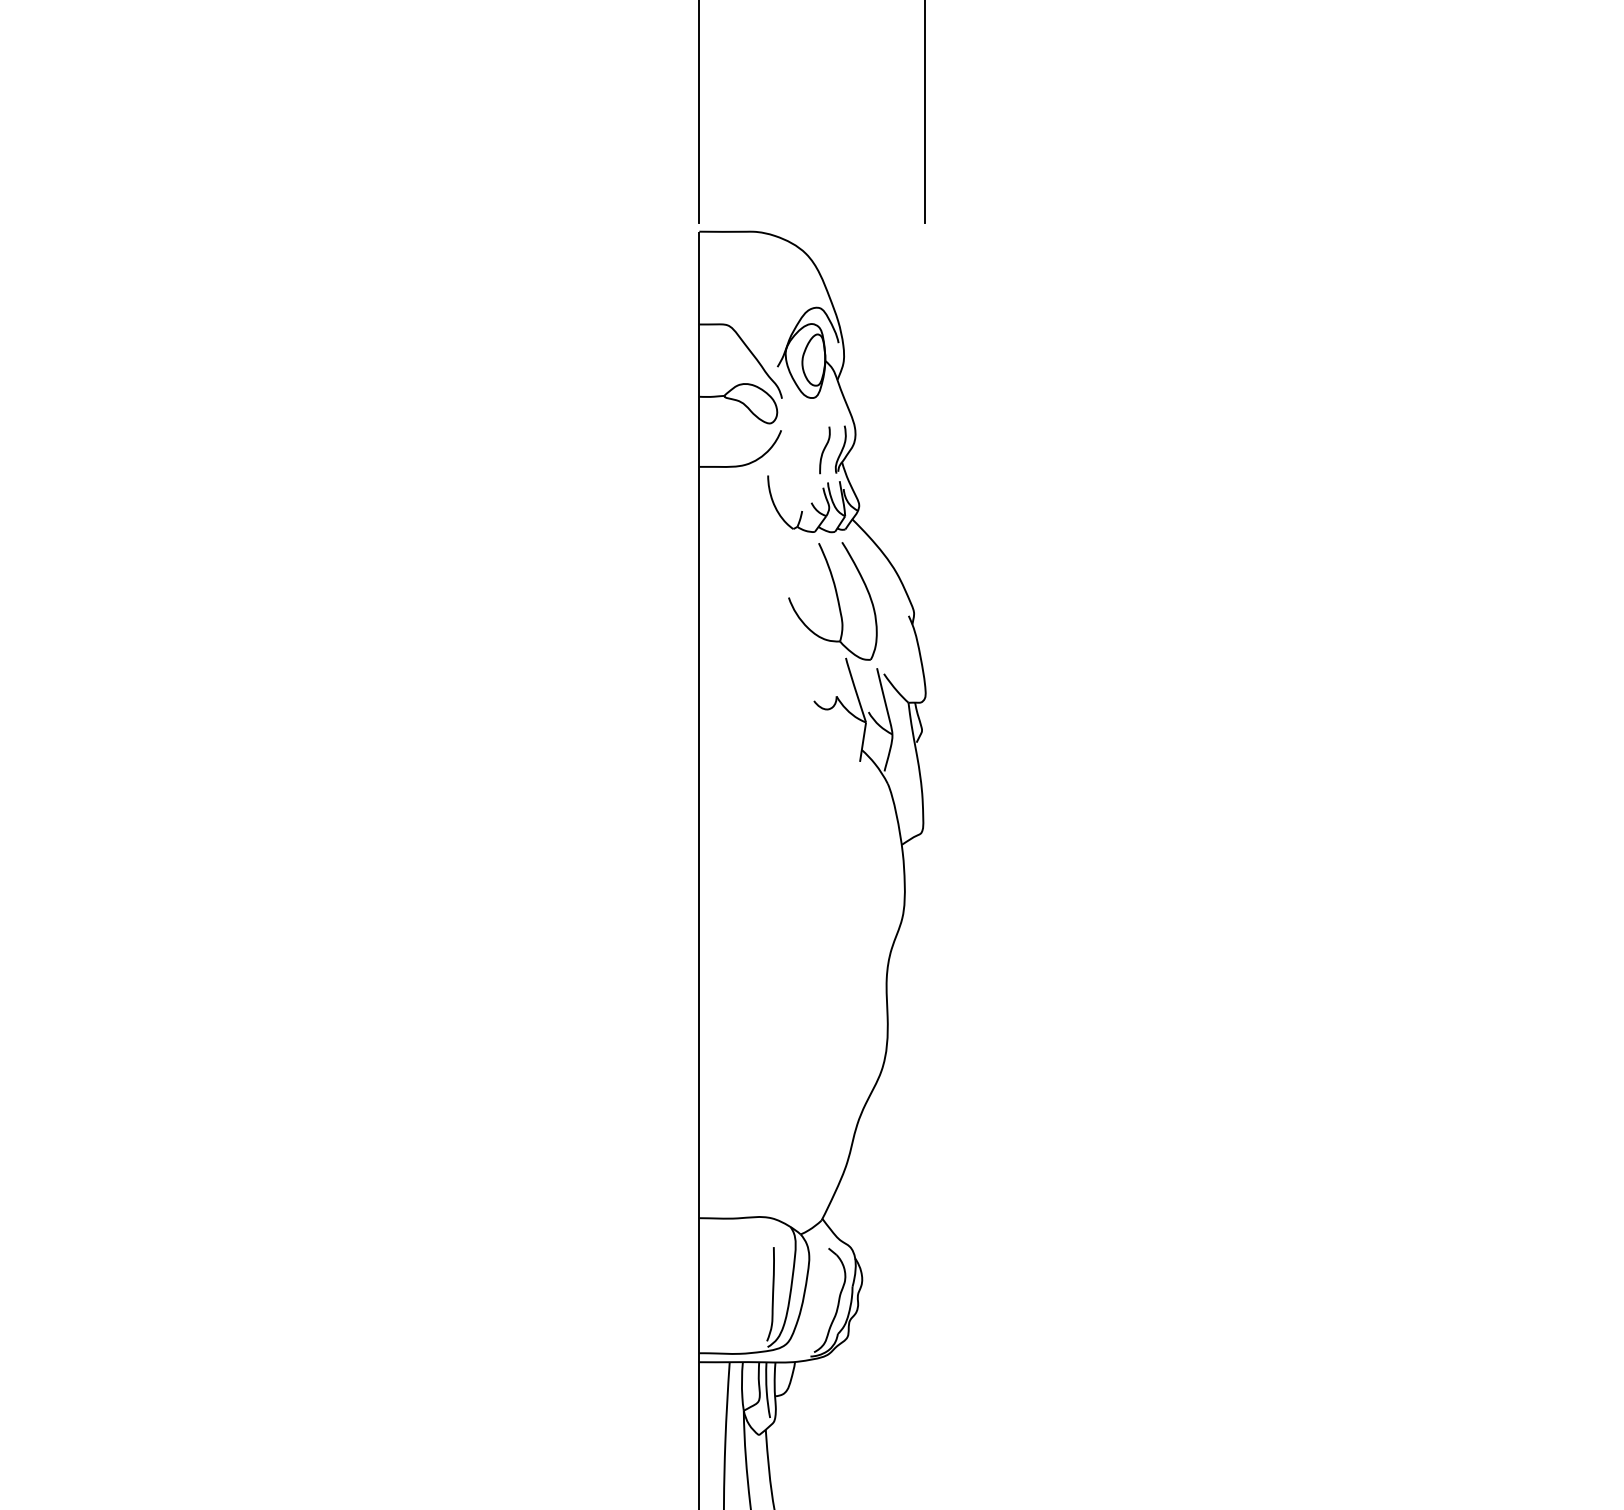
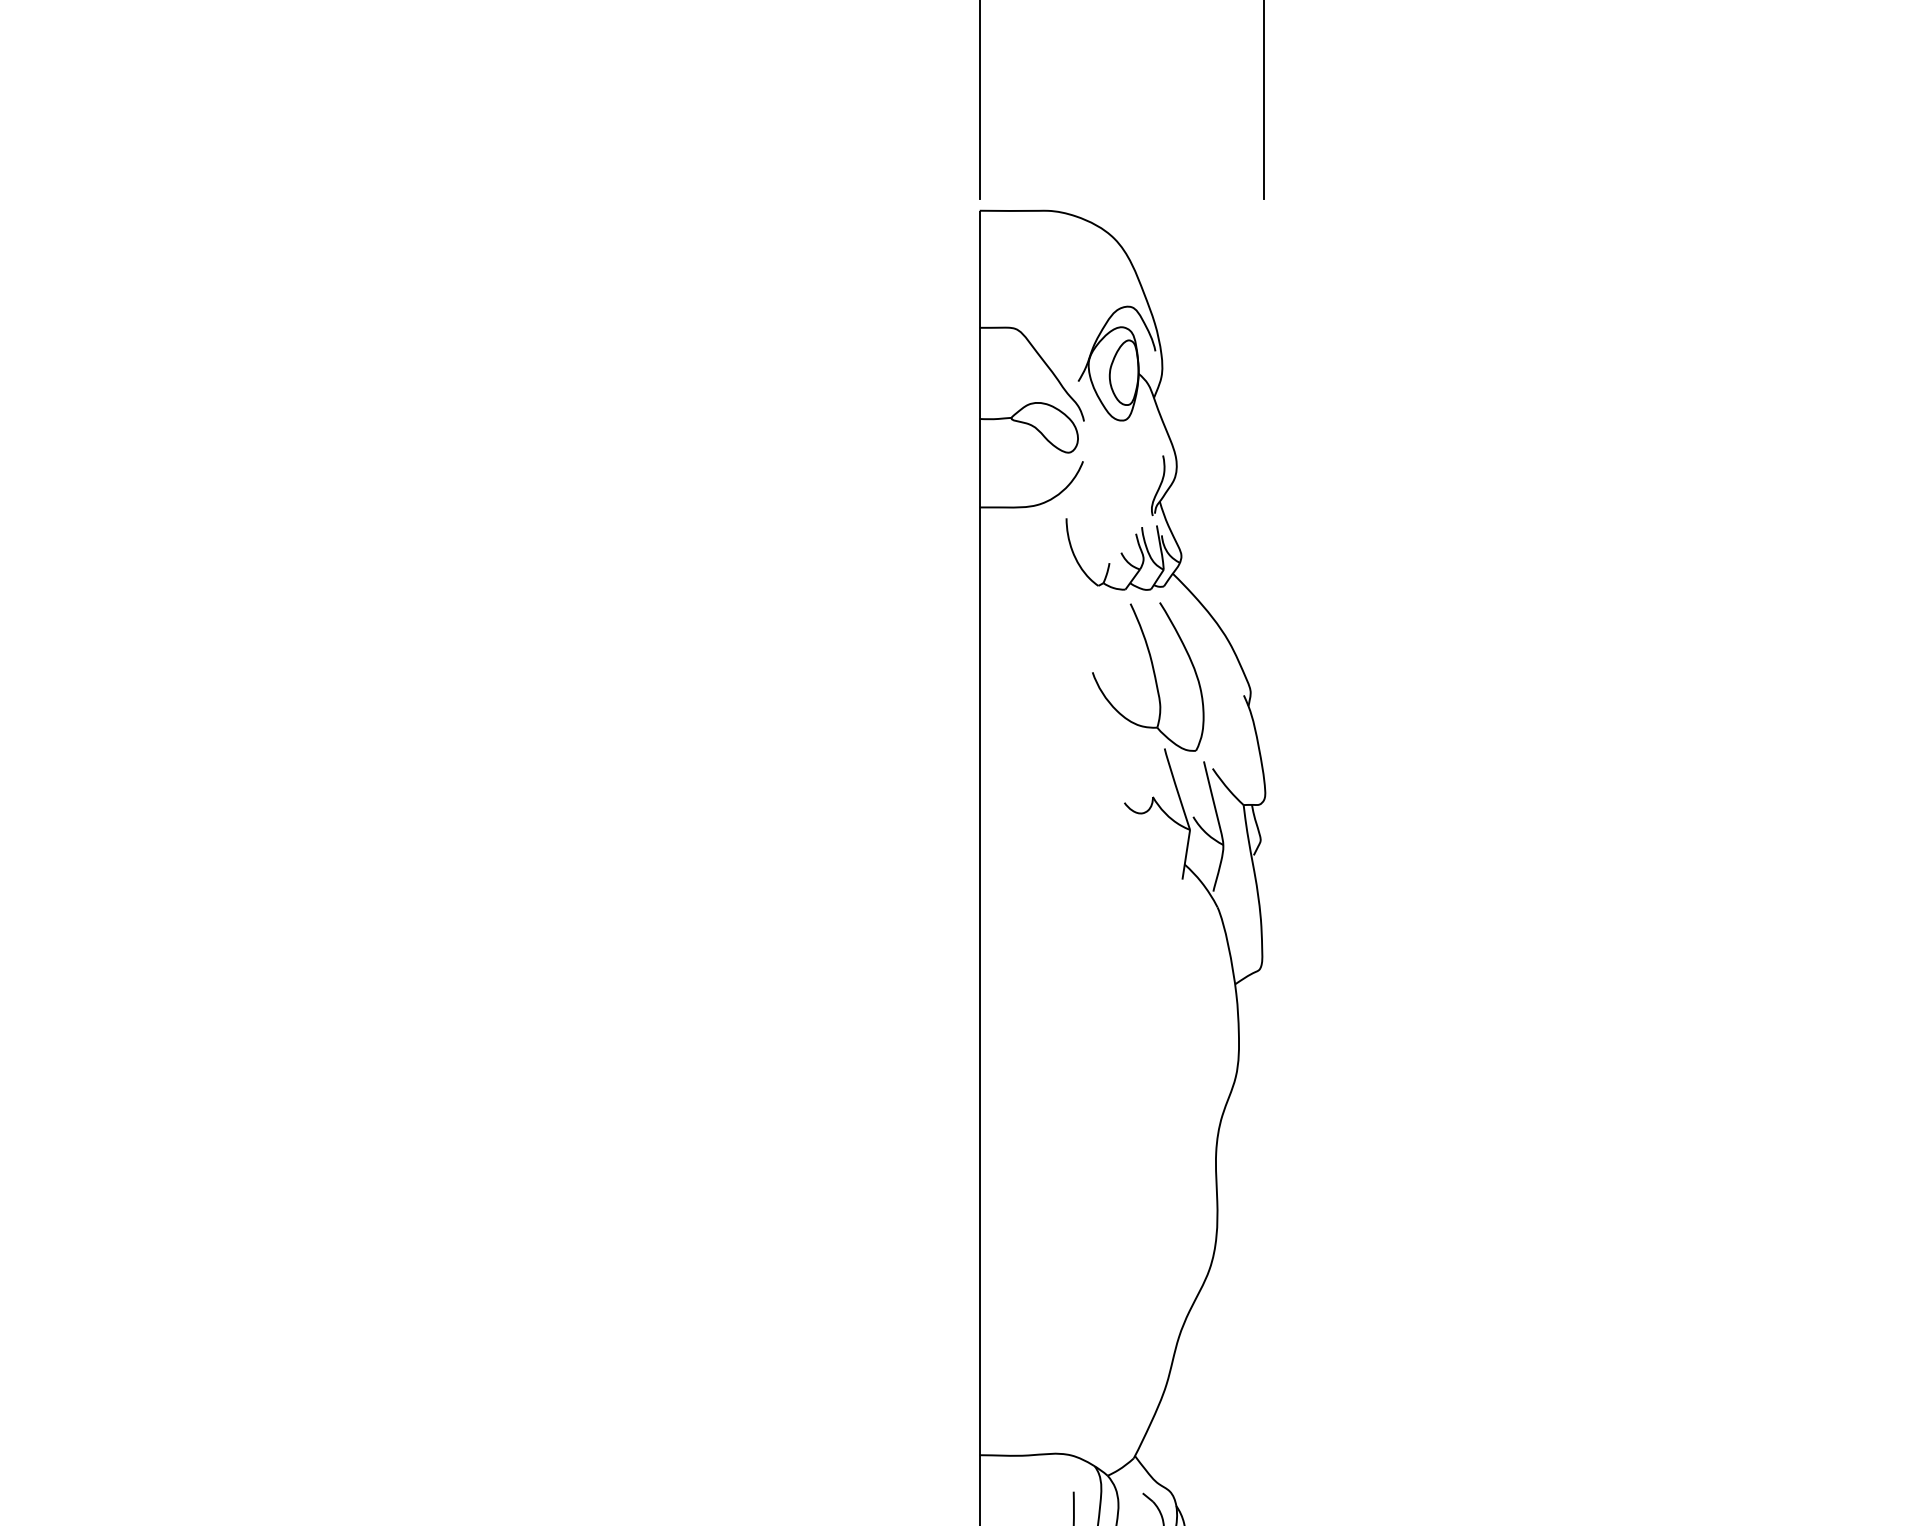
curve: (824, 450) -> (1137, 486), removed

